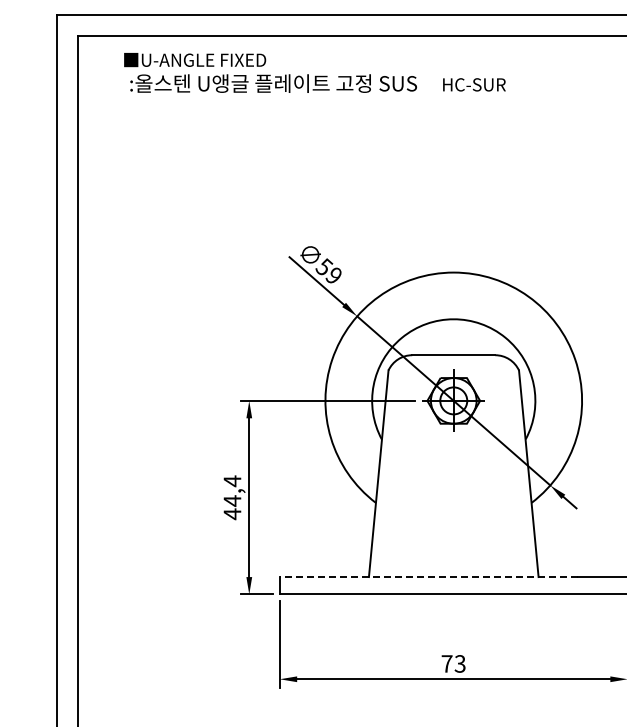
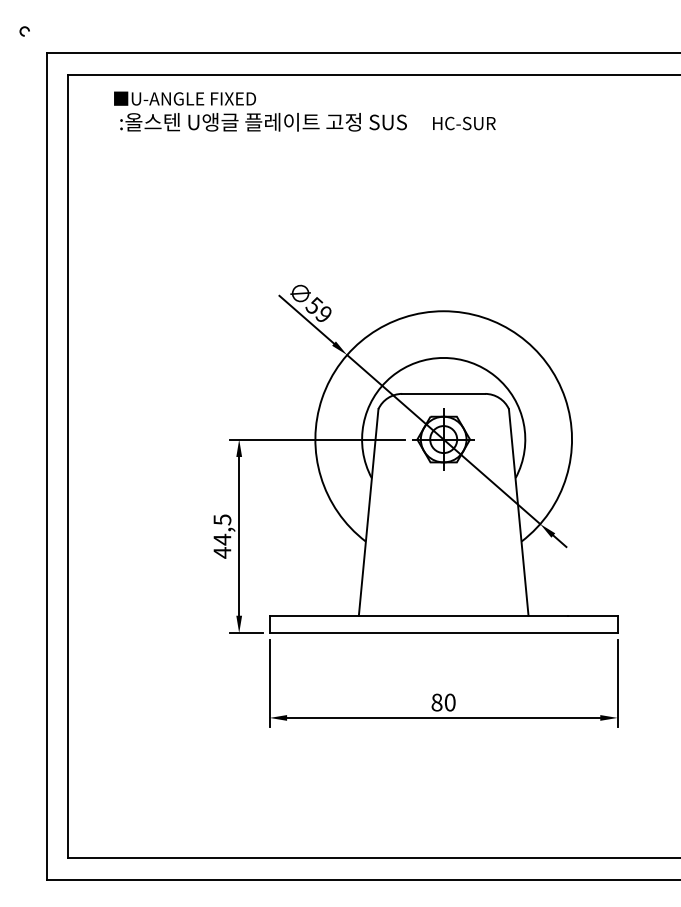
text: (232, 480) -> (222, 519), 44,4 -> 44,5
line: (428, 576) -> (418, 615), dashed -> solid
text: (453, 663) -> (443, 702), 73 -> 80

